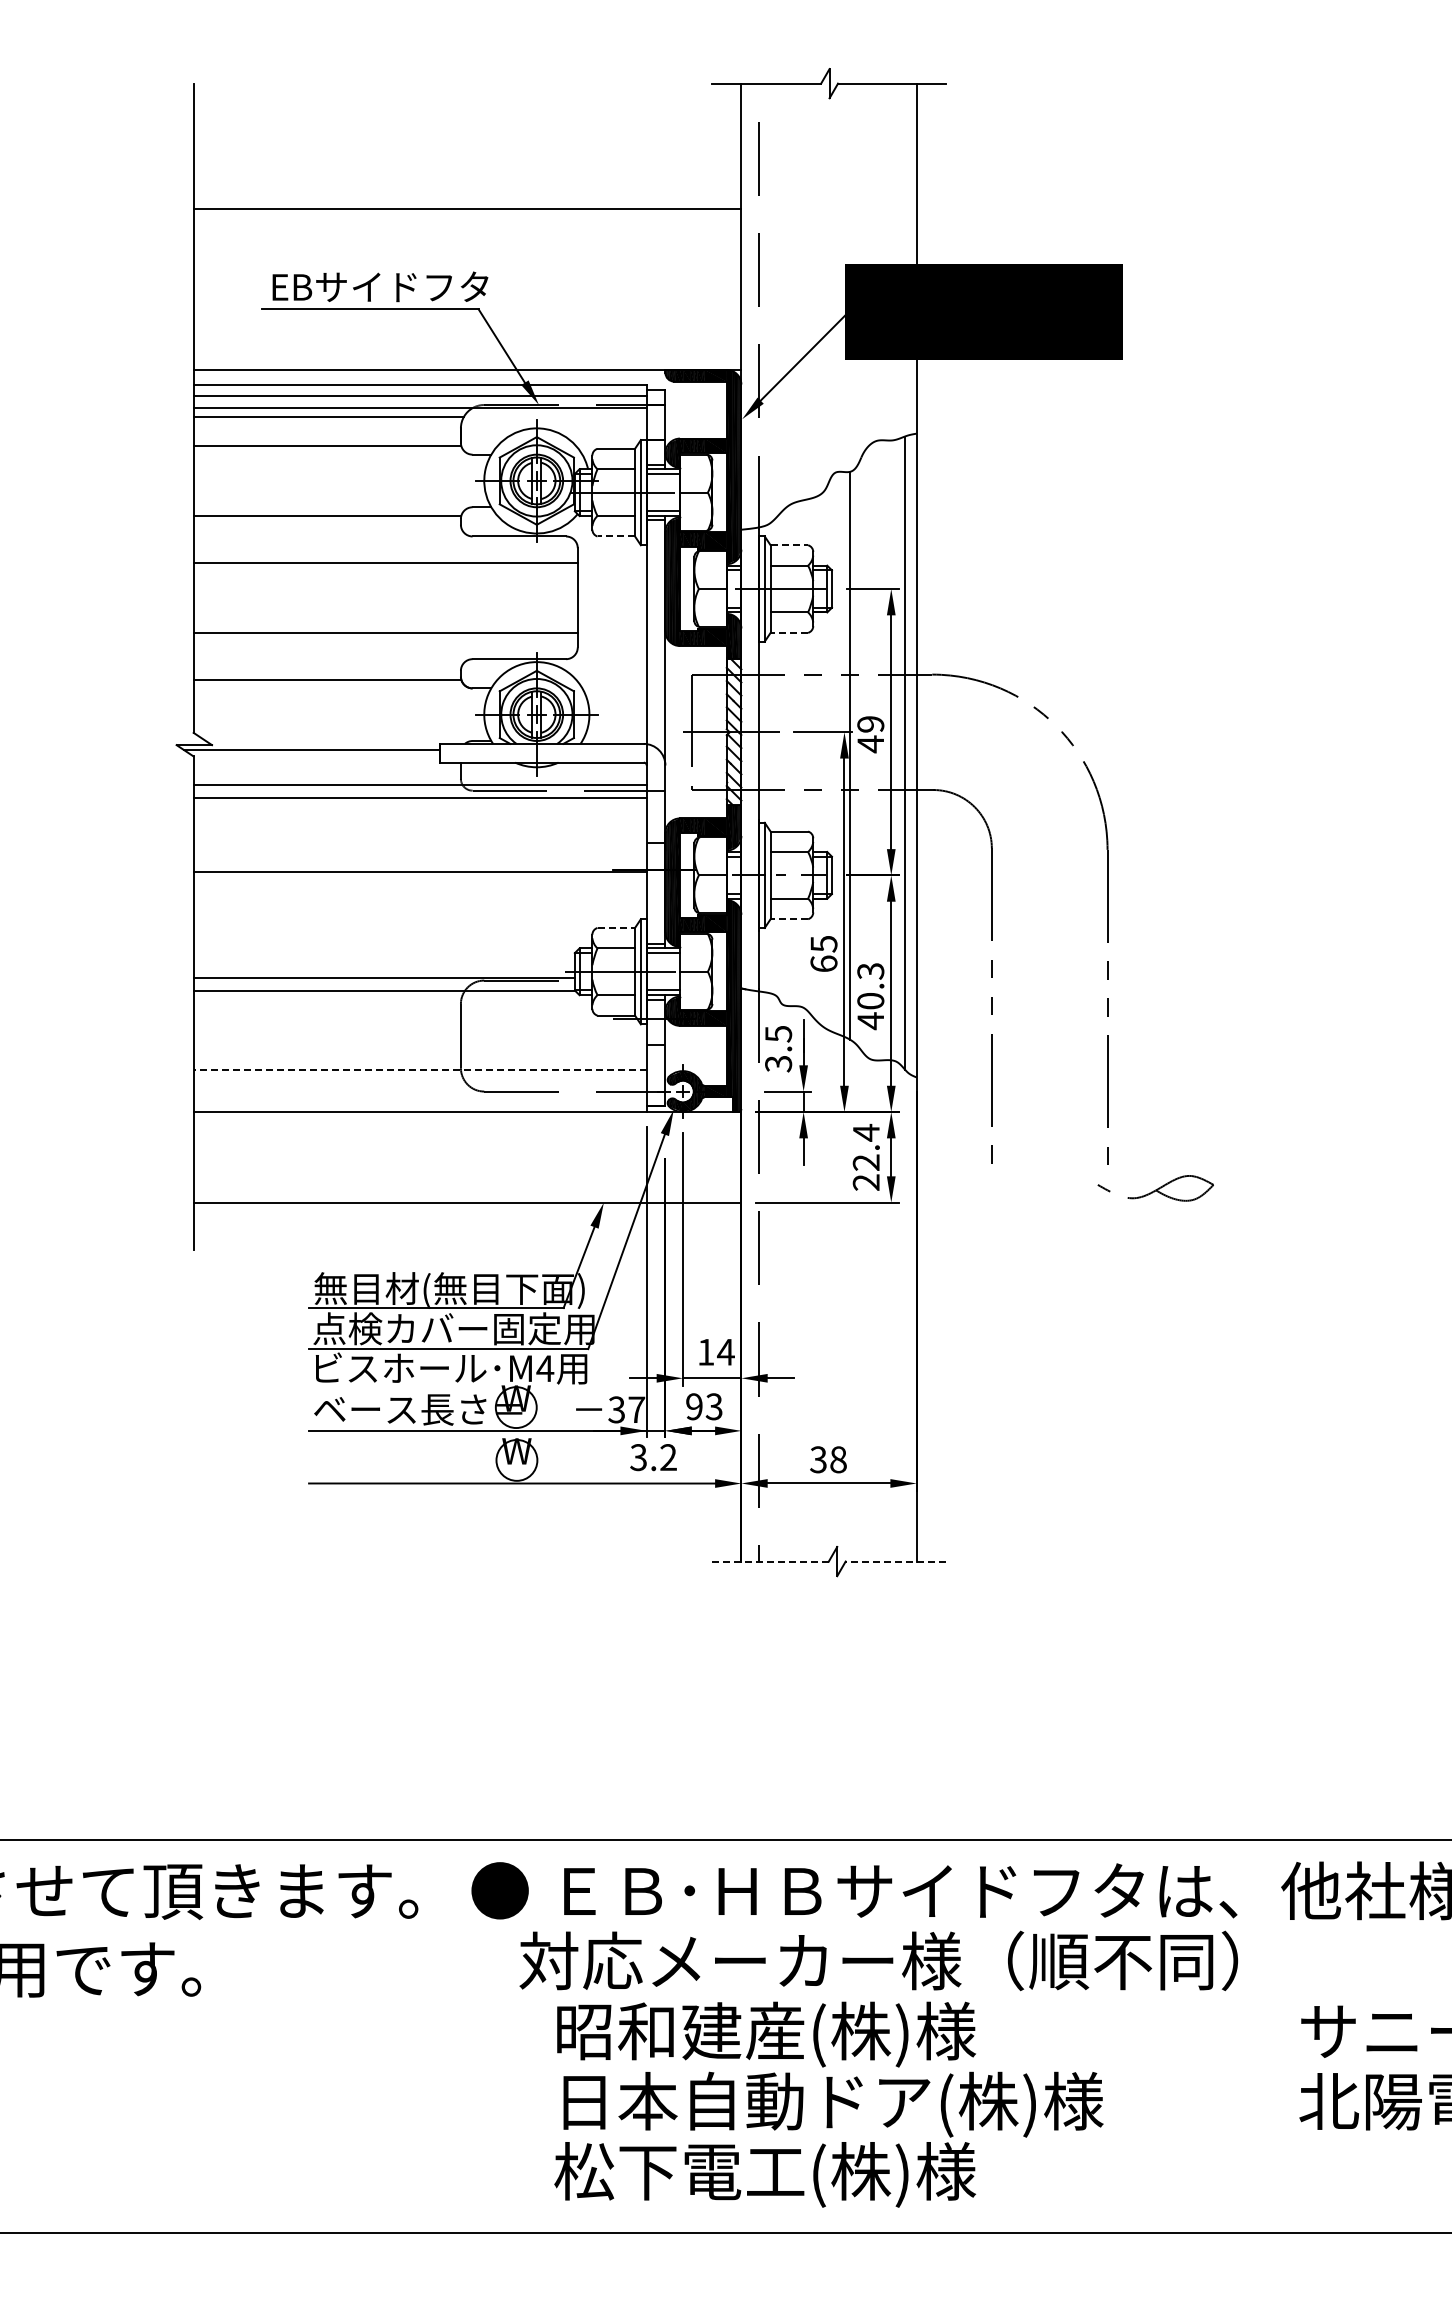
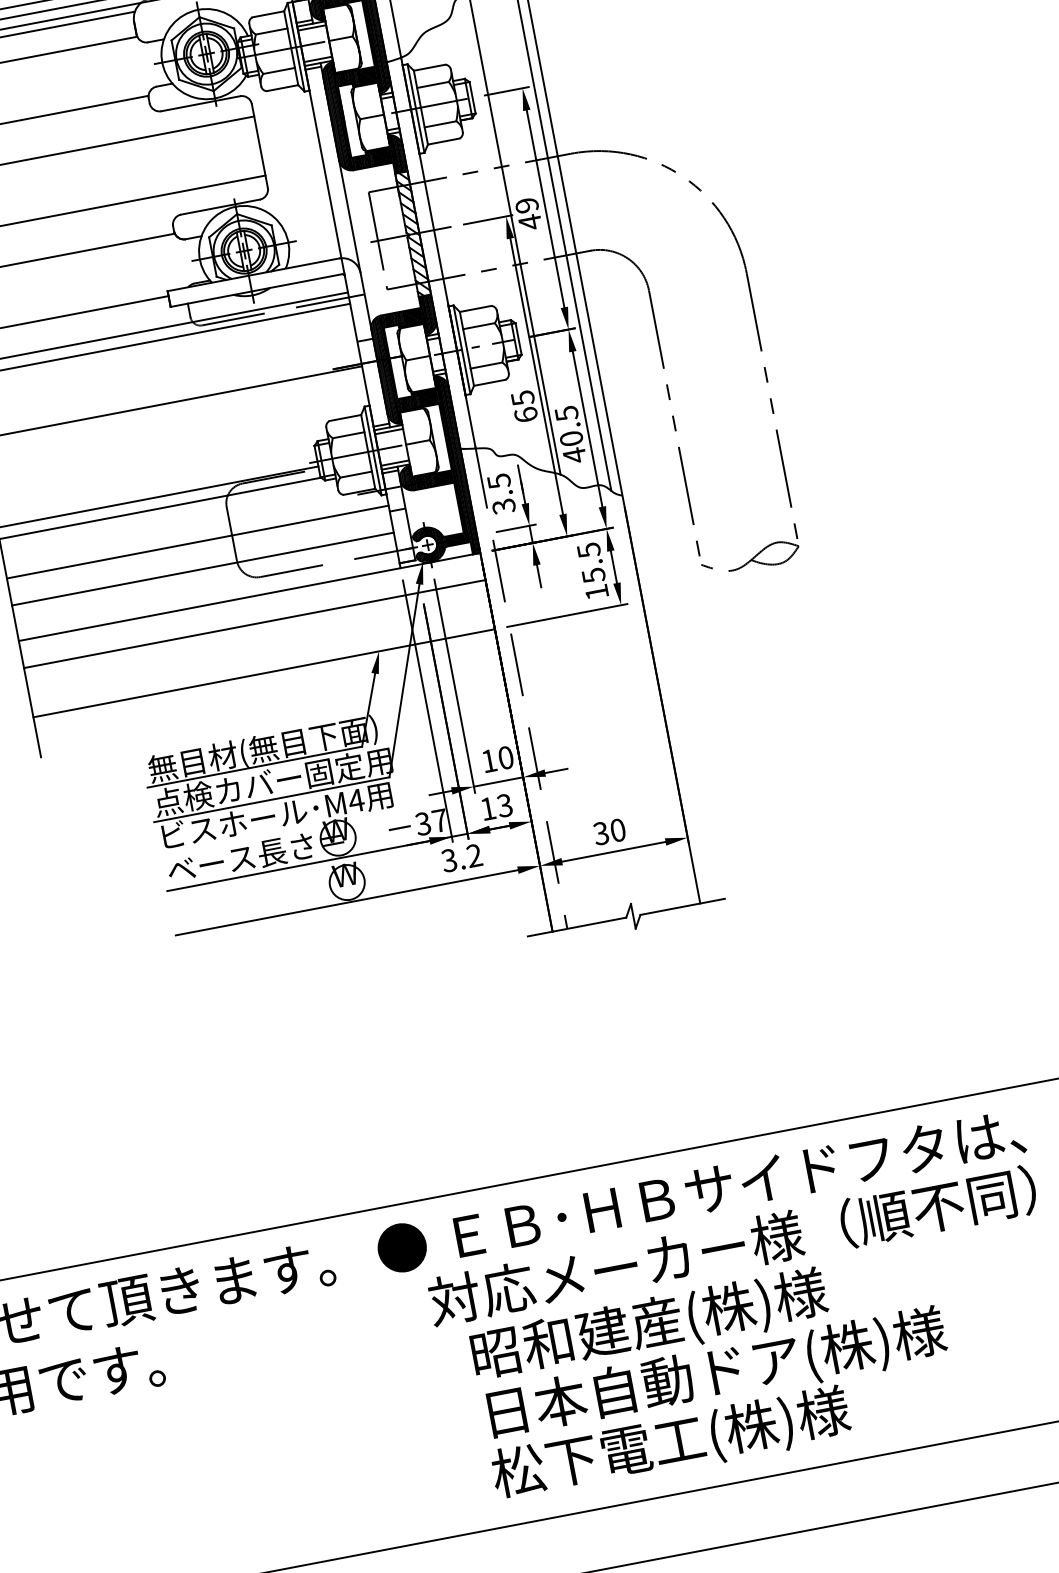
line: (616, 536) -> (282, 88), dashed -> solid
line: (789, 545) -> (429, 67), dashed -> solid
line: (789, 632) -> (443, 141), dashed -> solid
line: (789, 919) -> (489, 383), dashed -> solid
line: (616, 927) -> (345, 417), dashed -> solid
text: (870, 971) -> (566, 413), 40.3 -> 40.5
line: (419, 1037) -> (197, 541), added
line: (420, 1069) -> (203, 568), dashed -> solid
line: (467, 1144) -> (254, 624), added
text: (865, 1156) -> (592, 570), 22.4 -> 15.5
part: (1155, 1188) -> (750, 558), moved
text: (725, 1351) -> (505, 757), 14 -> 10
text: (694, 1406) -> (488, 808), 93 -> 13
text: (838, 1459) -> (618, 830), 38 -> 30
line: (769, 1561) -> (576, 927), dashed -> solid
line: (895, 1561) -> (682, 906), dashed -> solid

